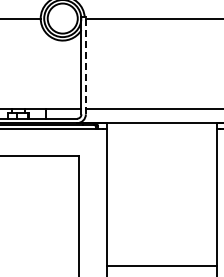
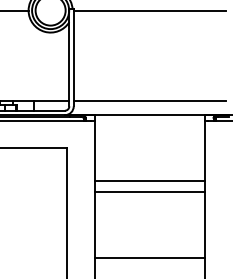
line: (85, 65) -> (73, 57), dashed -> solid
line: (161, 189) -> (149, 181), added
line: (161, 200) -> (149, 192), added

